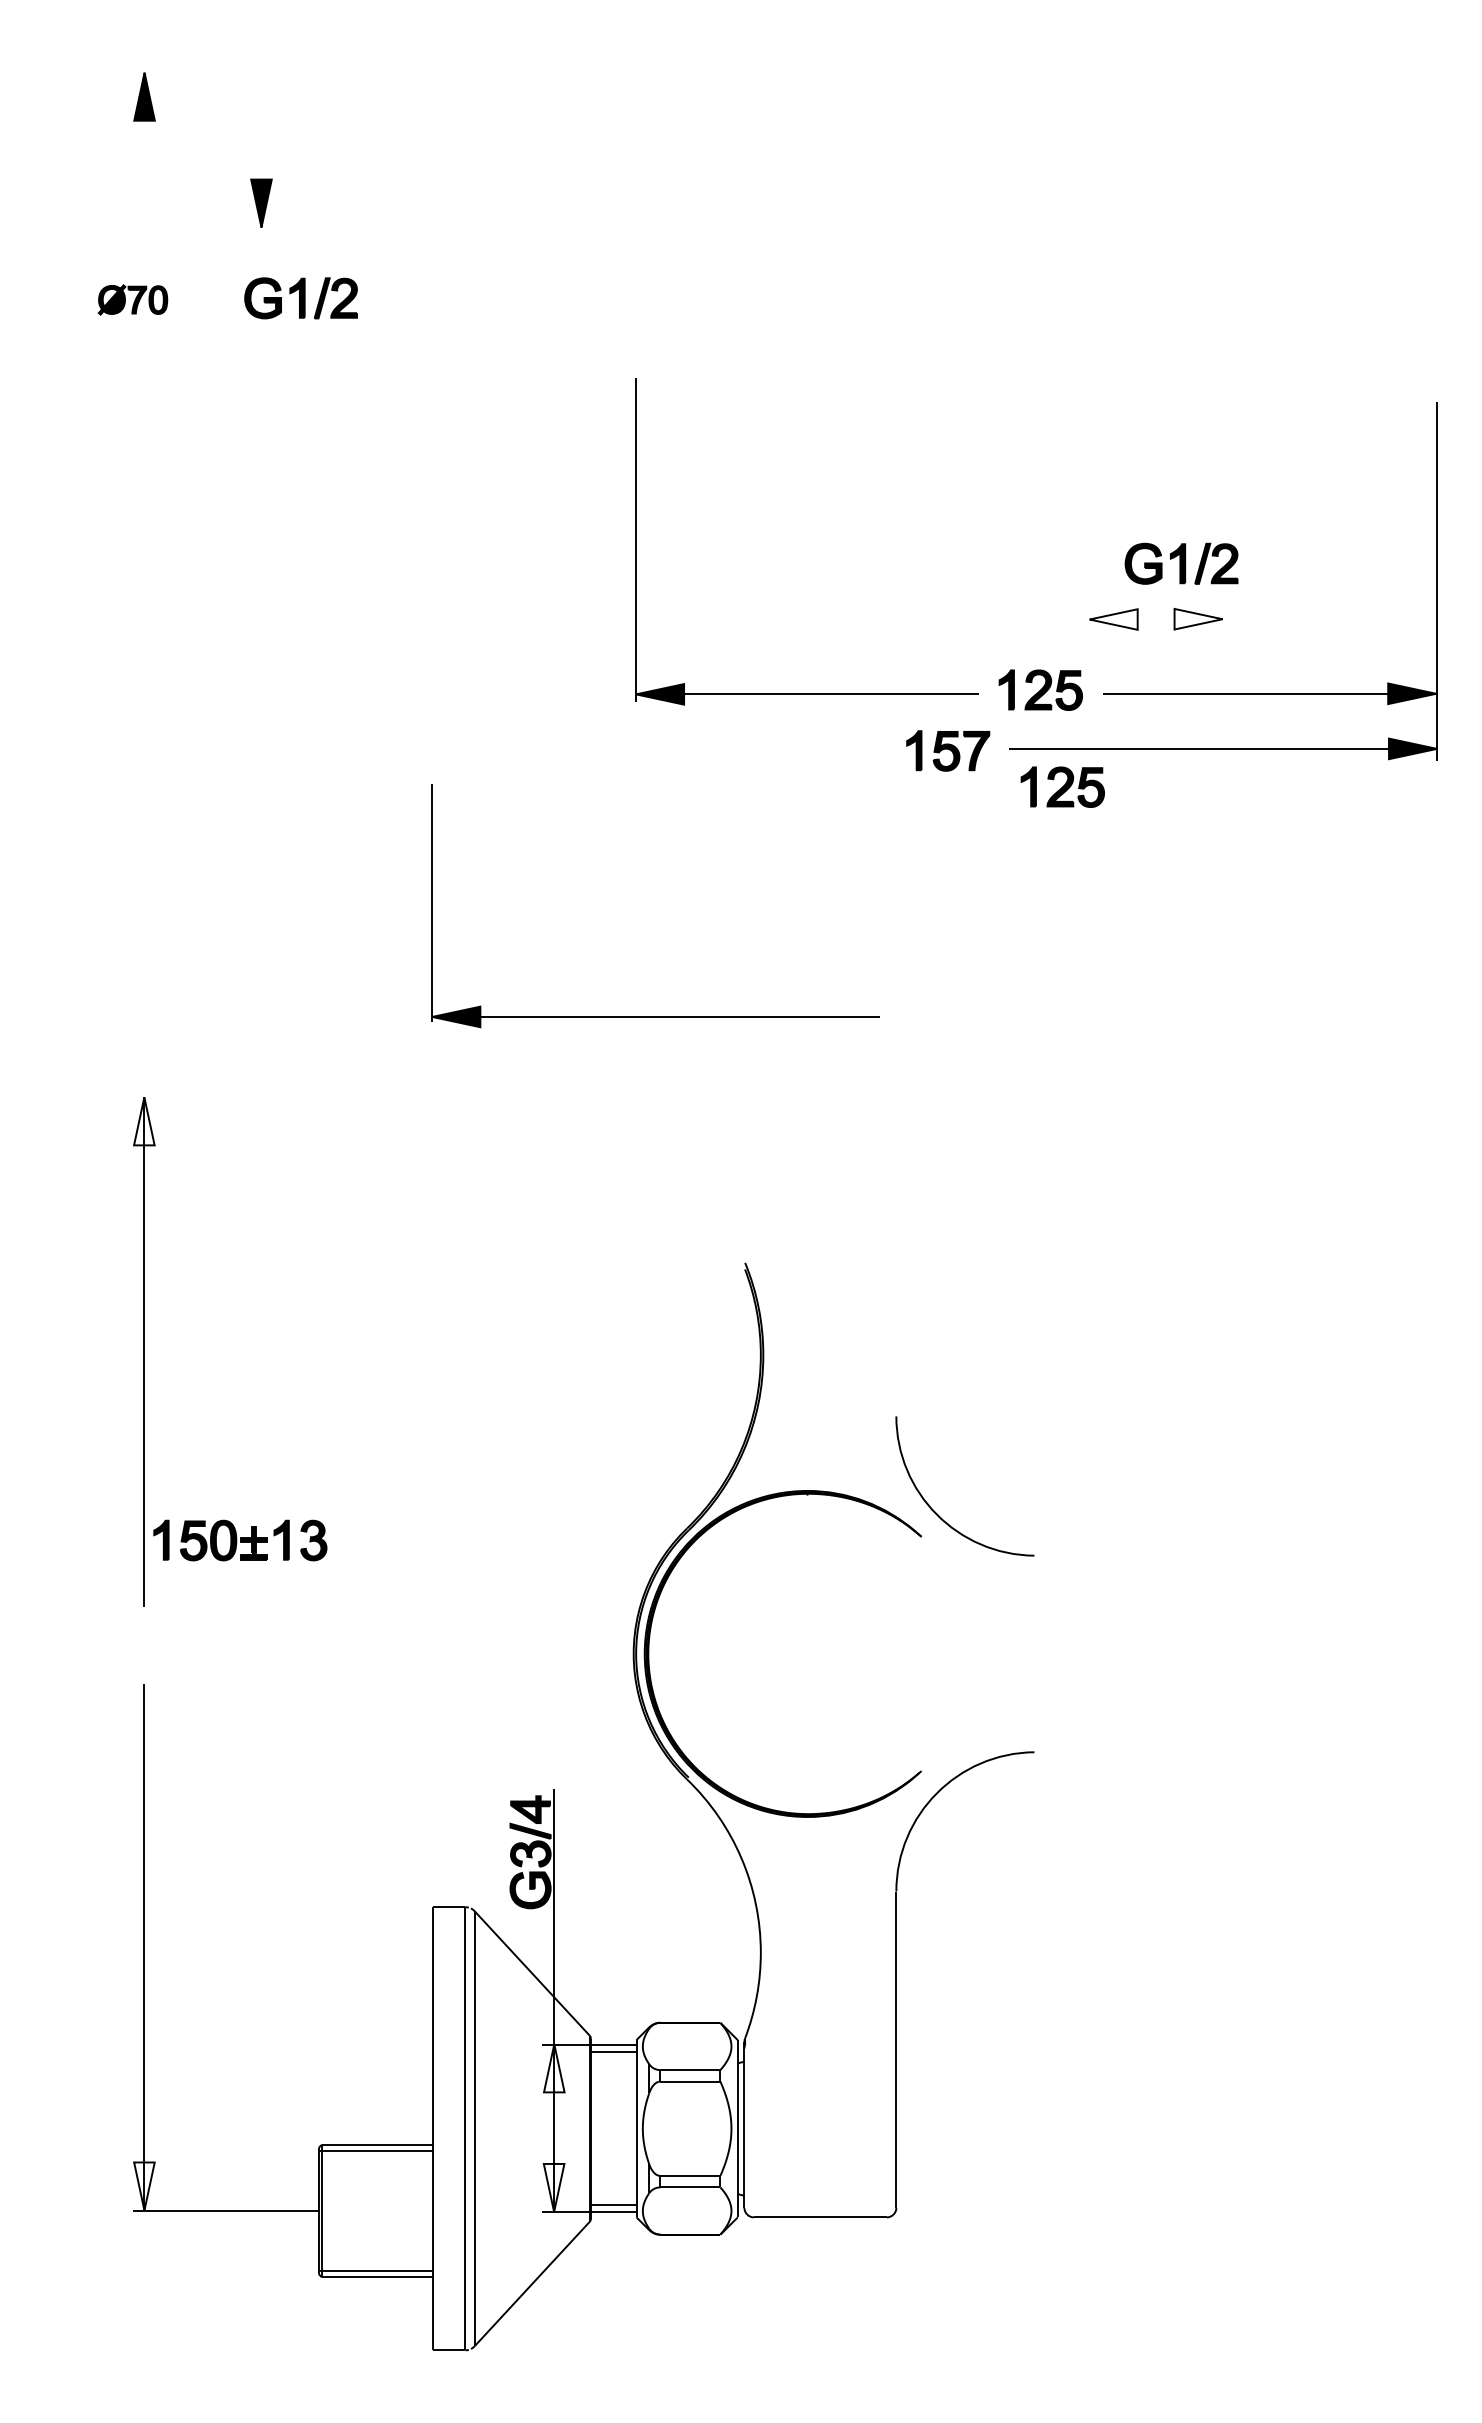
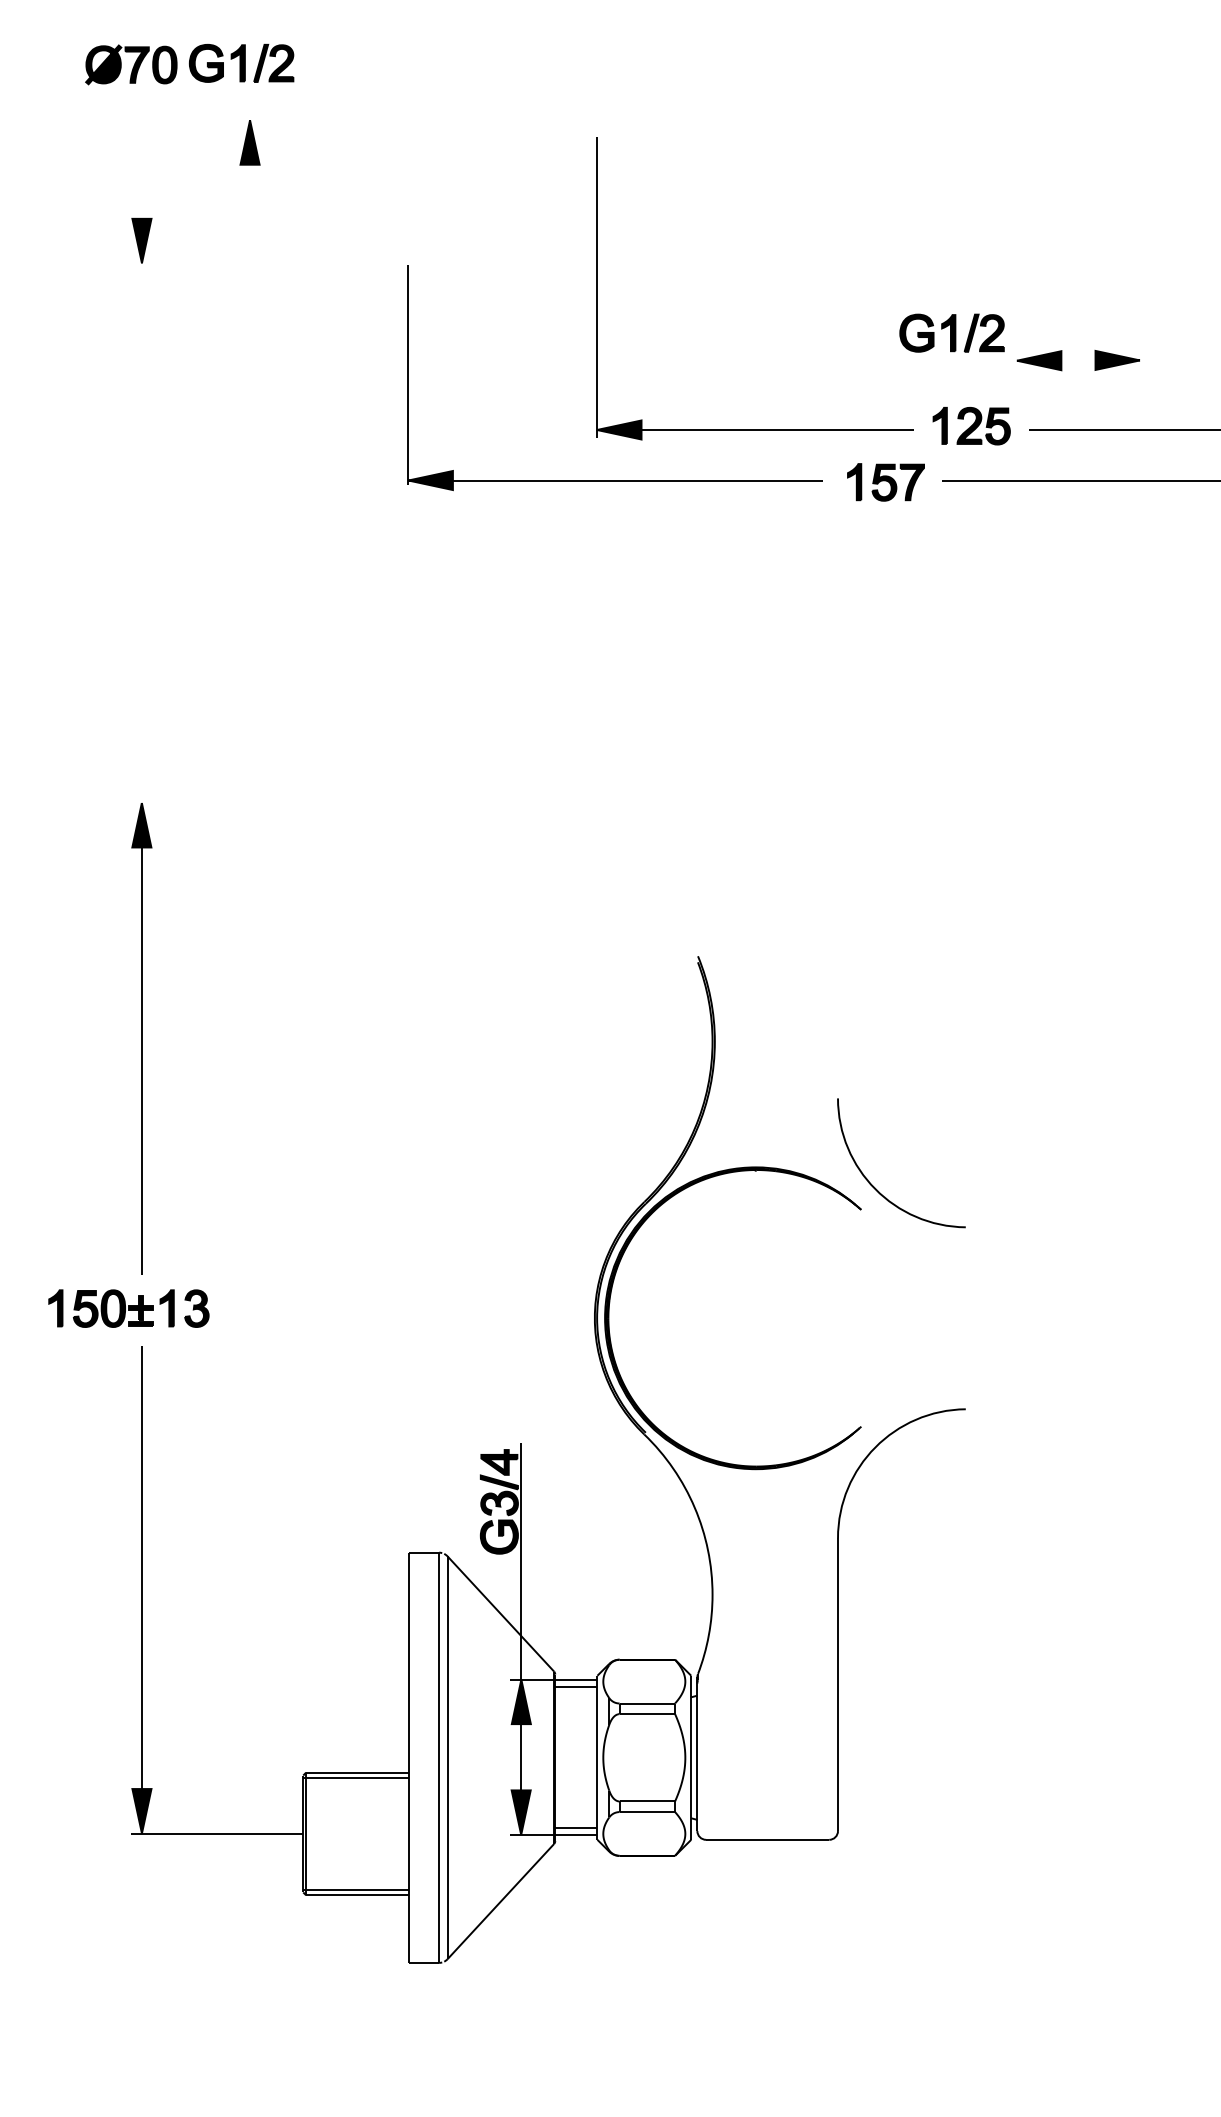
part: (300, 298) -> (241, 63), moved
part: (132, 299) -> (130, 64), size x1.43
part: (260, 383) -> (249, 142), added
part: (144, 489) -> (142, 240), added
part: (1181, 563) -> (951, 332), moved
fill: (1198, 618) -> (1117, 359), added
fill: (1113, 619) -> (1039, 360), added
part: (1062, 786) -> (991, 515), removed
part: (655, 1016) -> (615, 480), moved
fill: (144, 1121) -> (142, 825), added
part: (240, 1540) -> (129, 1308), moved
fill: (554, 2068) -> (521, 1702), added
fill: (144, 2186) -> (142, 1811), added
fill: (553, 2187) -> (520, 1812), added

